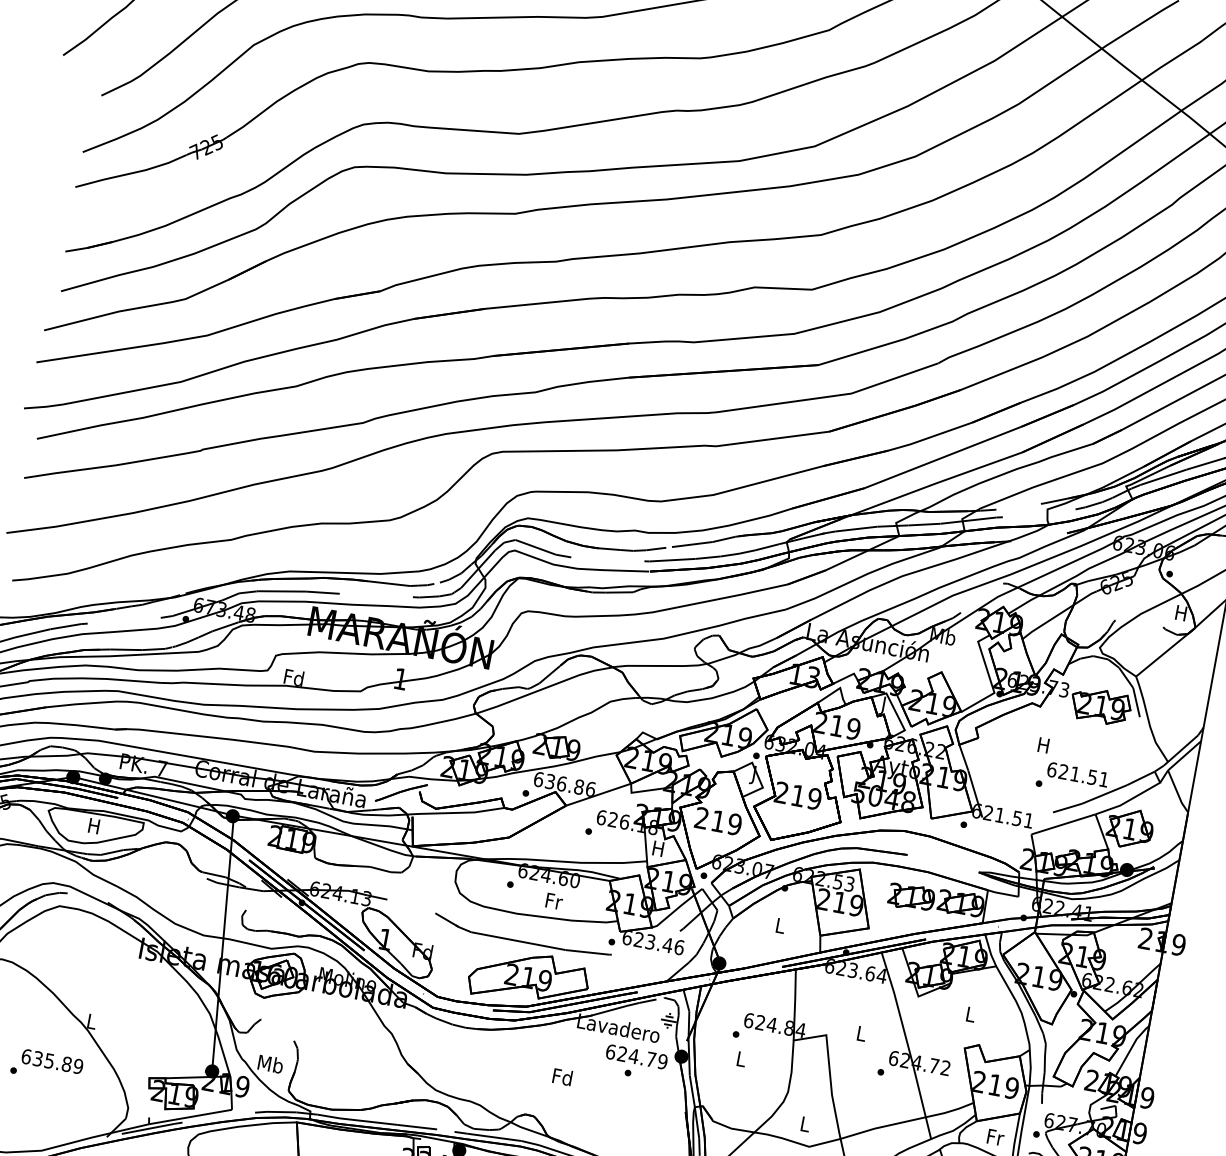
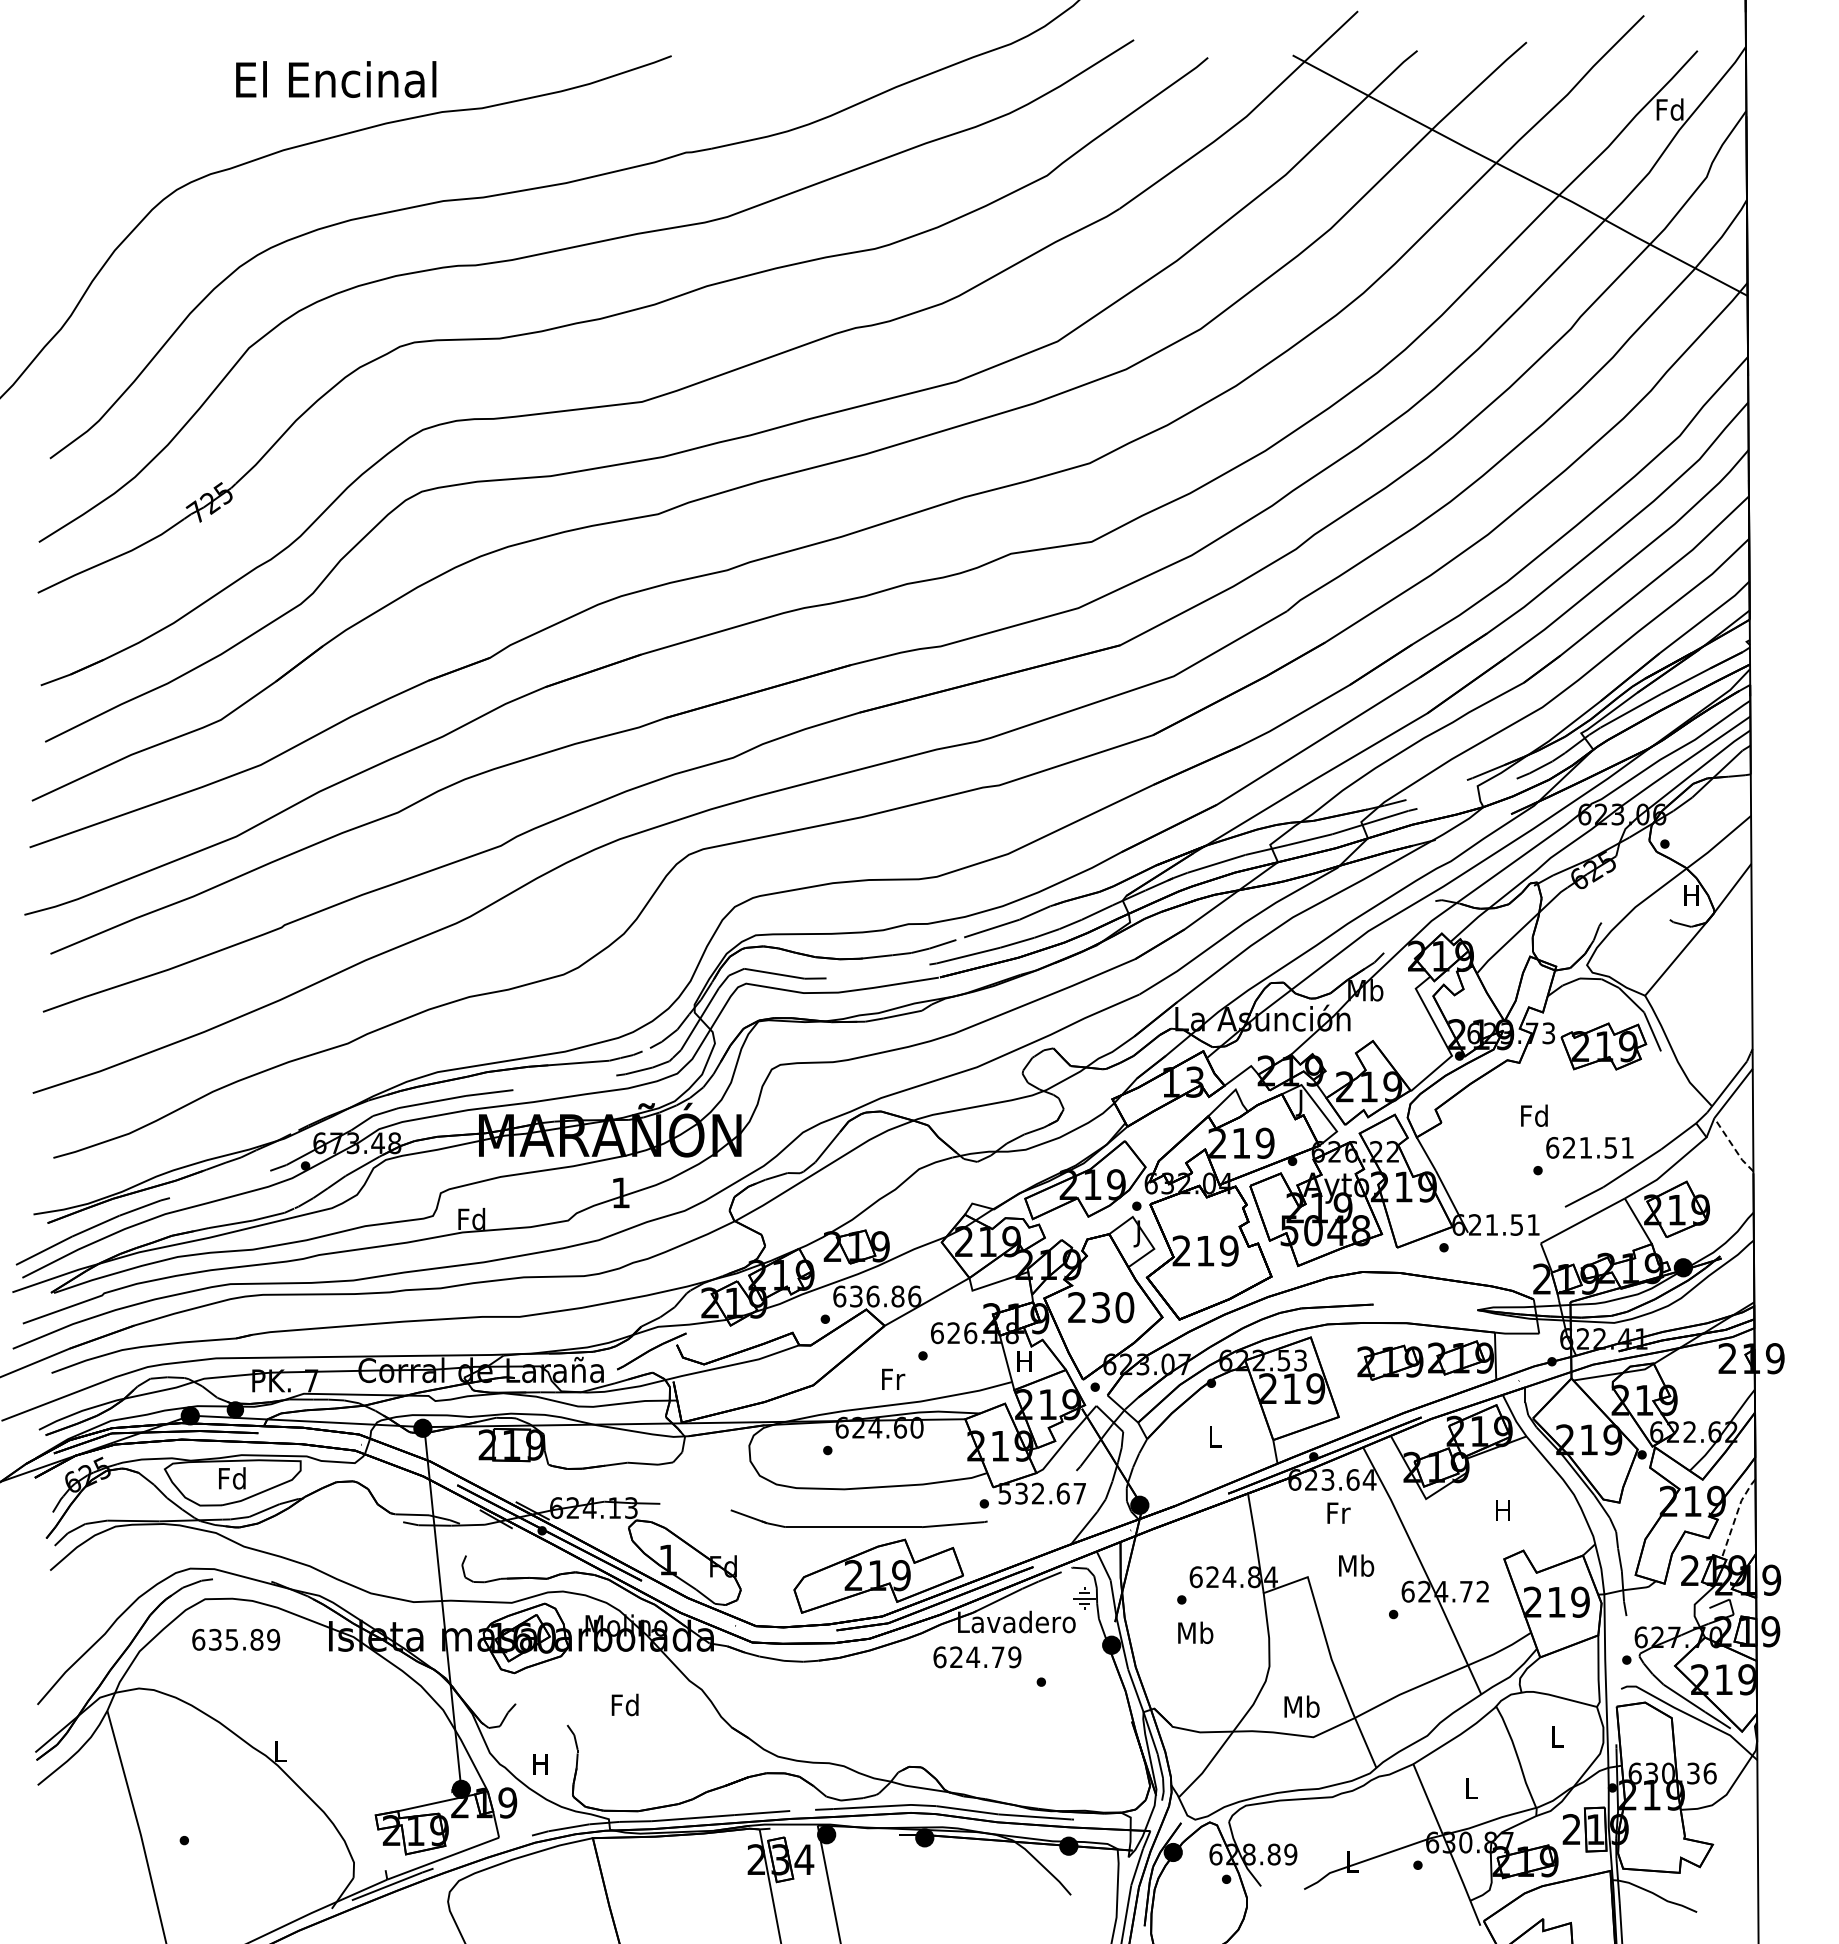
text: (1043, 745) -> (1534, 1115), H -> Fd
line: (1176, 792) -> (1732, 1146), solid -> dashed
text: (727, 822) -> (1113, 1307), 219 -> 230
text: (94, 826) -> (232, 1478), H -> Fd
text: (554, 900) -> (893, 1378), moved
text: (653, 942) -> (1042, 1493), 623.46 -> 532.67
text: (969, 1014) -> (1502, 1510), L -> H
text: (861, 1033) -> (1356, 1565), L -> Mb
line: (1131, 1048) -> (1736, 1515), solid -> dashed
text: (636, 1057) -> (977, 1657), moved
text: (741, 1058) -> (1195, 1632), L -> Mb
text: (52, 1061) -> (236, 1639), moved
text: (270, 1063) -> (540, 1763), Mb -> H
text: (562, 1076) -> (624, 1704), moved
text: (805, 1123) -> (1301, 1706), L -> Mb
text: (995, 1137) -> (1338, 1512), moved

